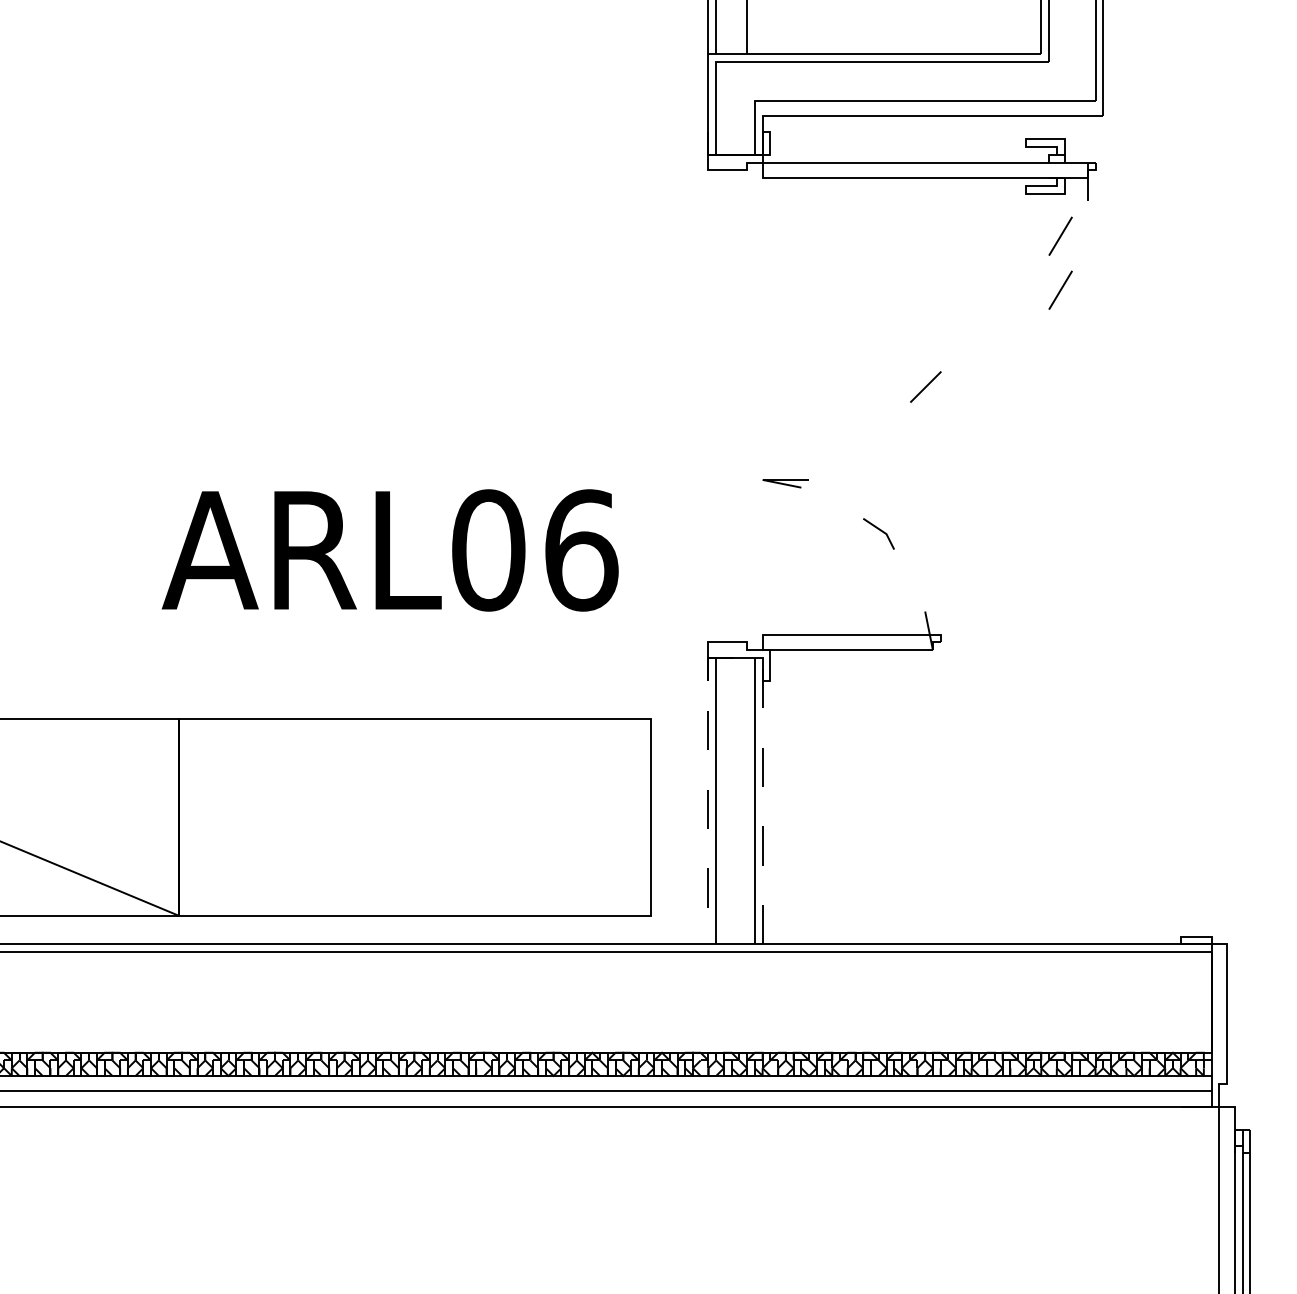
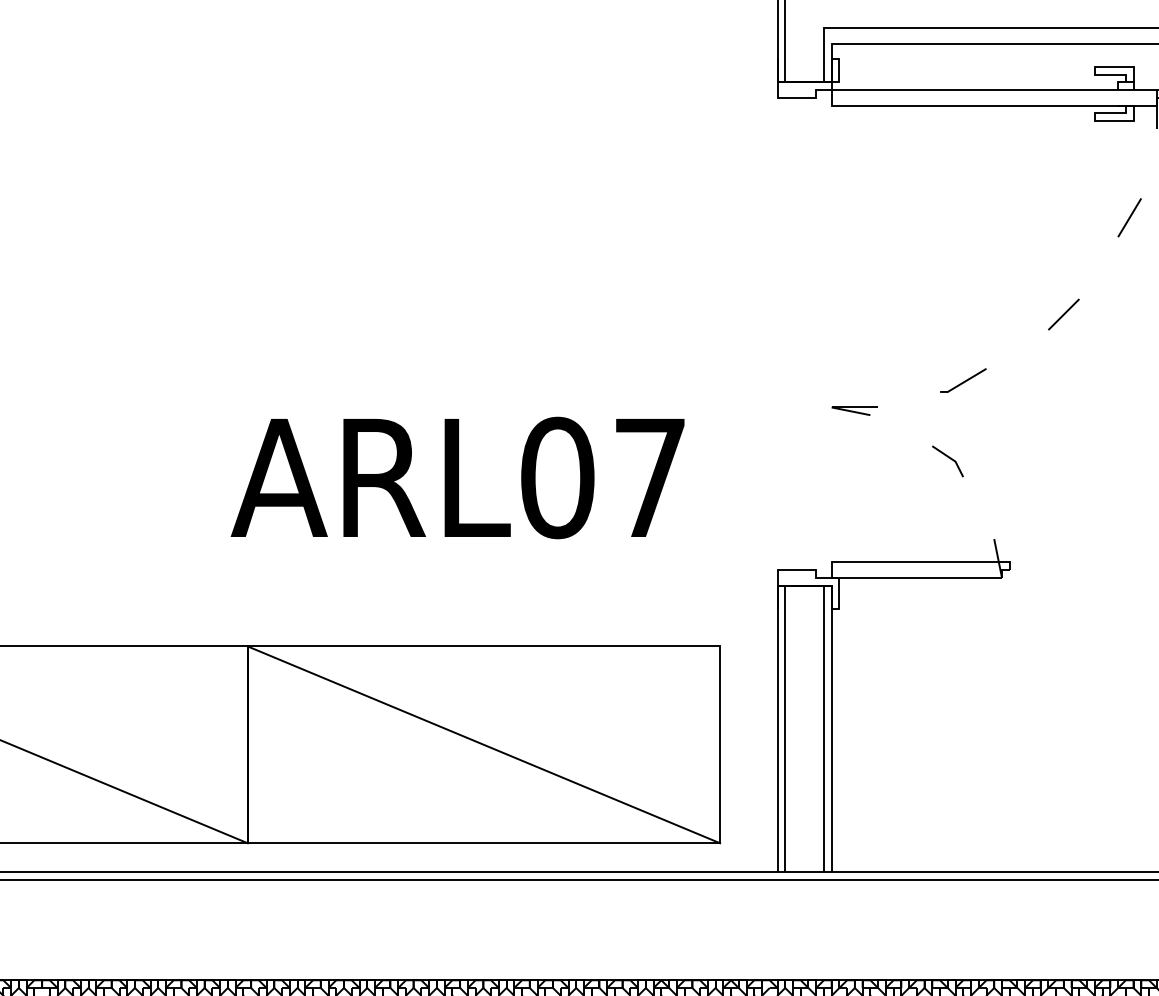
line: (1060, 235) -> (1129, 163), removed
line: (925, 386) -> (1063, 314), moved
line: (894, 453) -> (963, 381), added
text: (581, 550) -> (650, 478), ARL06 -> ARL07
line: (735, 657) -> (804, 585), dashed -> solid
line: (414, 816) -> (483, 744), added

